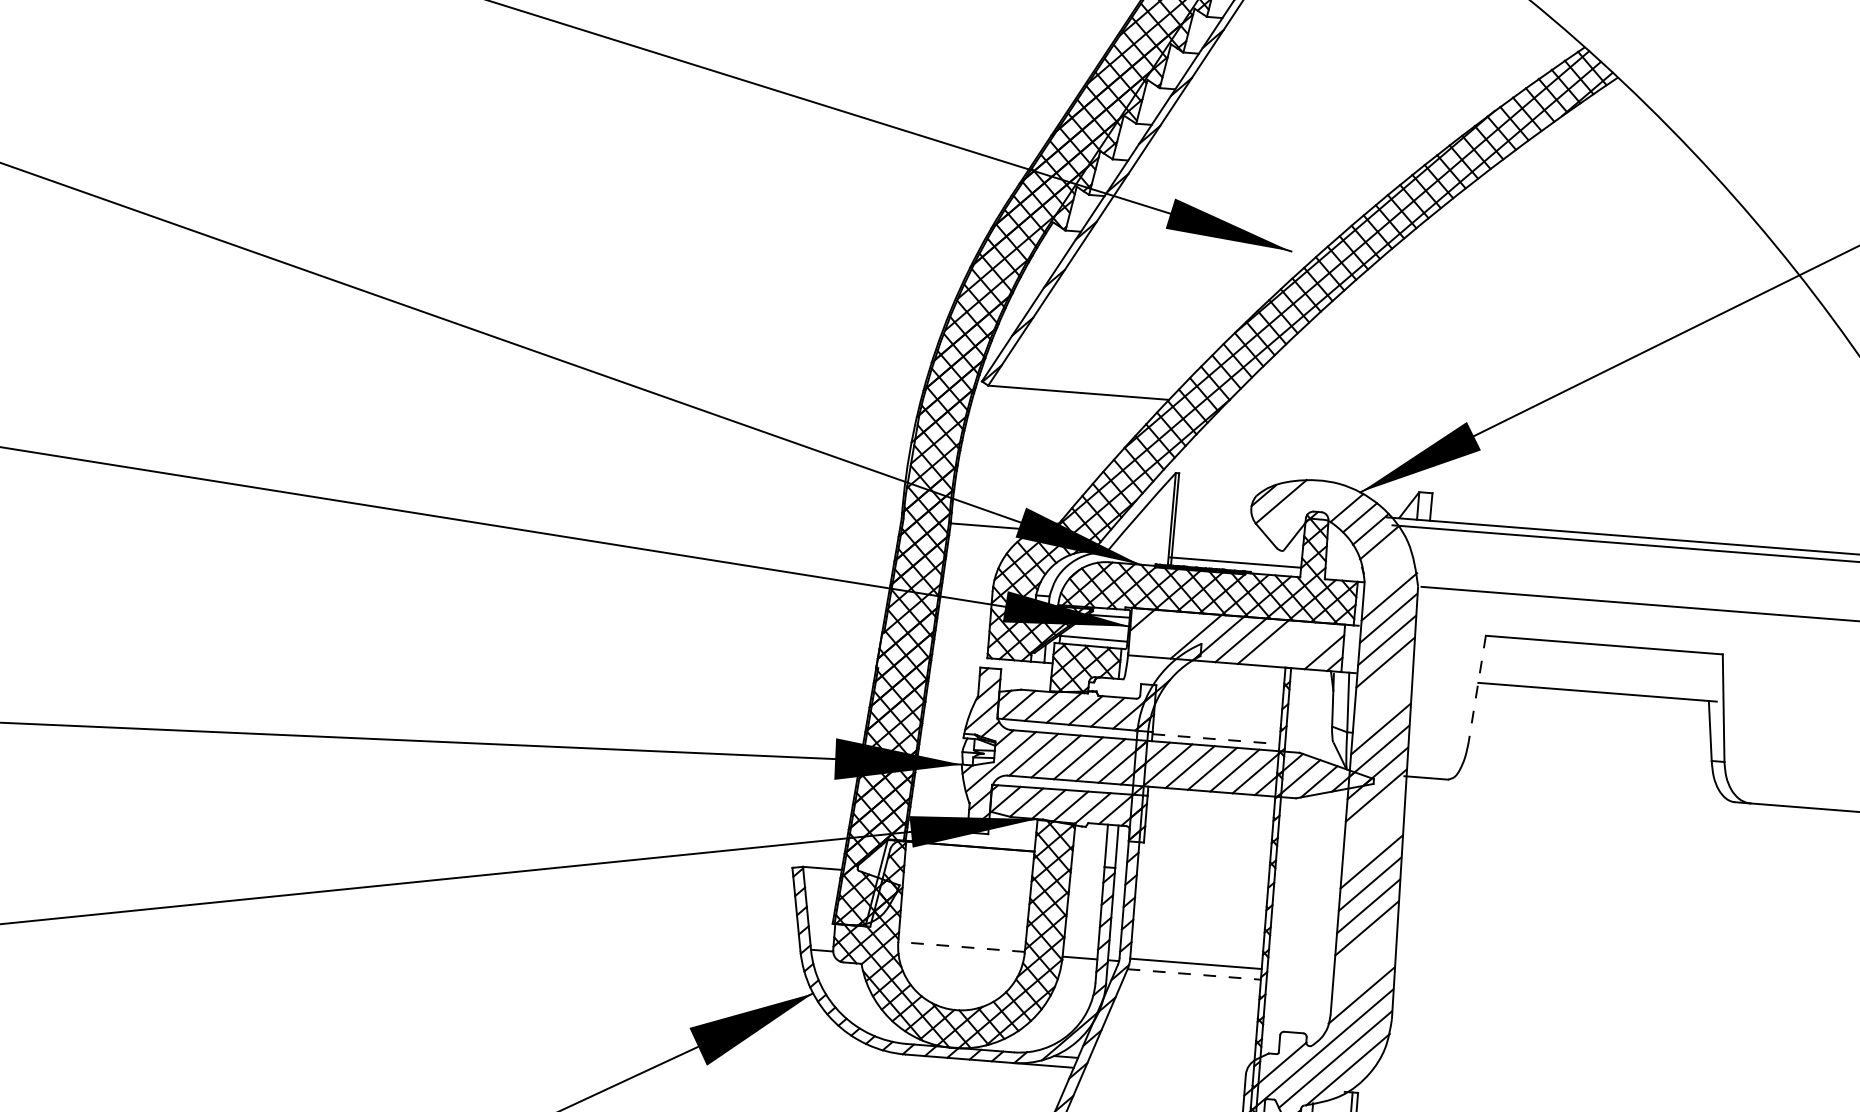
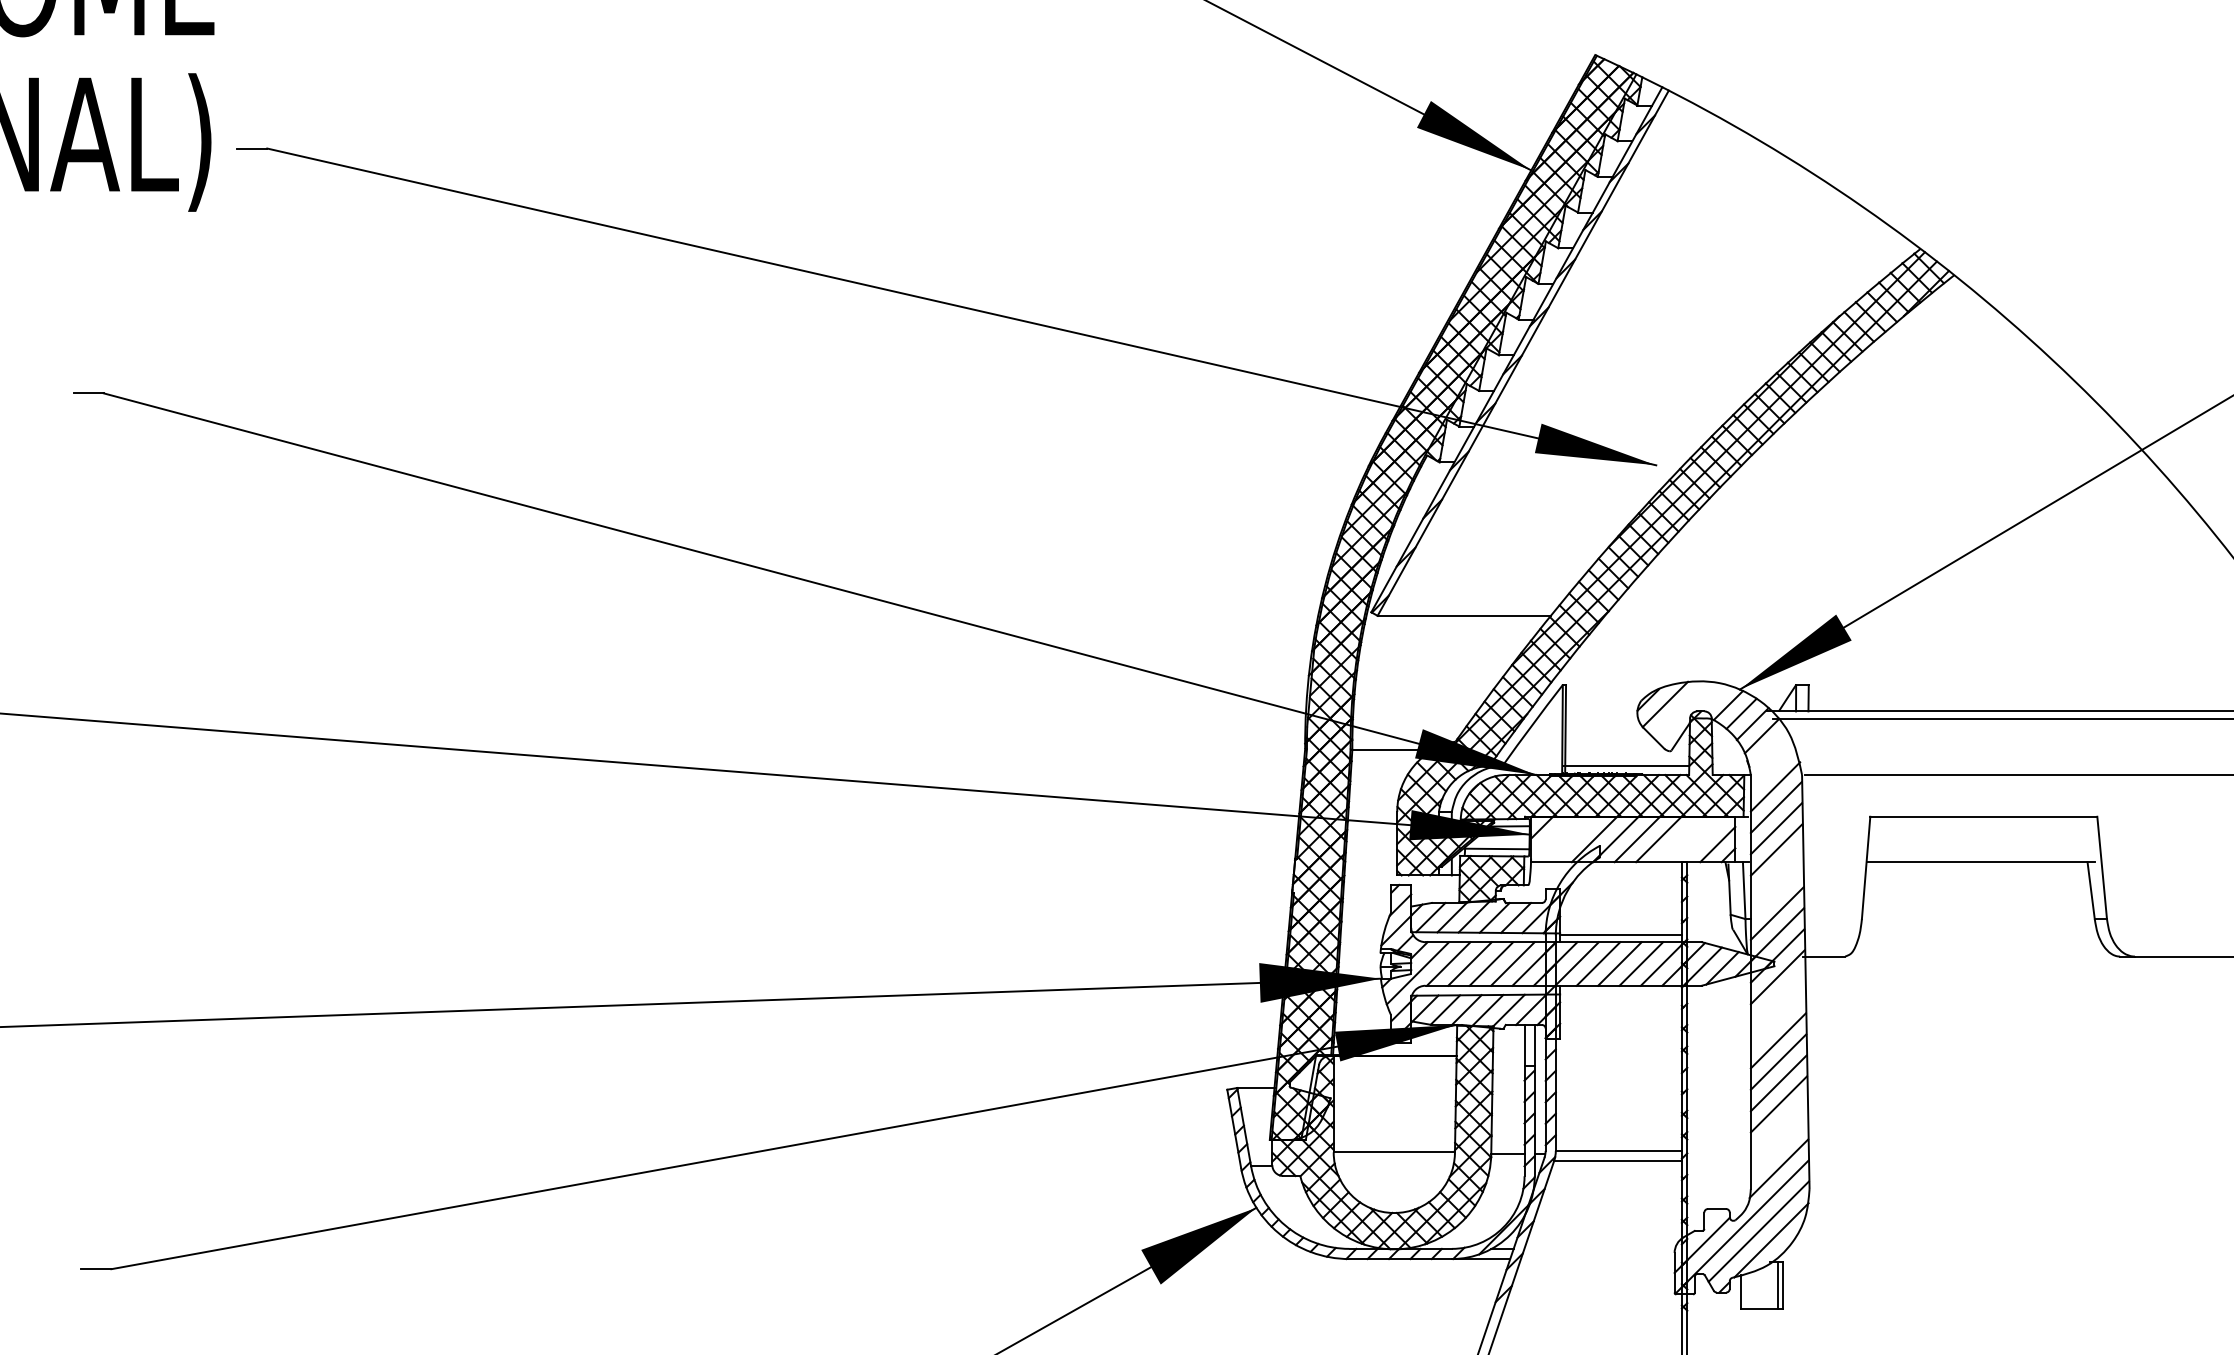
line: (1477, 689) -> (1866, 868), dashed -> solid
line: (1216, 739) -> (1621, 935), dashed -> solid
line: (961, 947) -> (1394, 1152), dashed -> solid
line: (1193, 974) -> (1617, 1161), dashed -> solid

